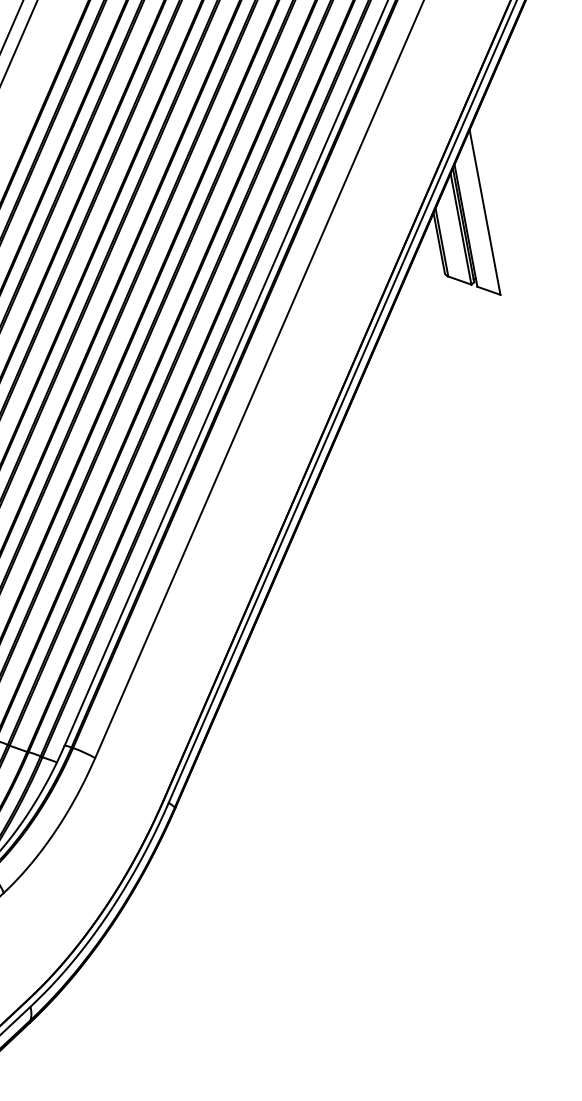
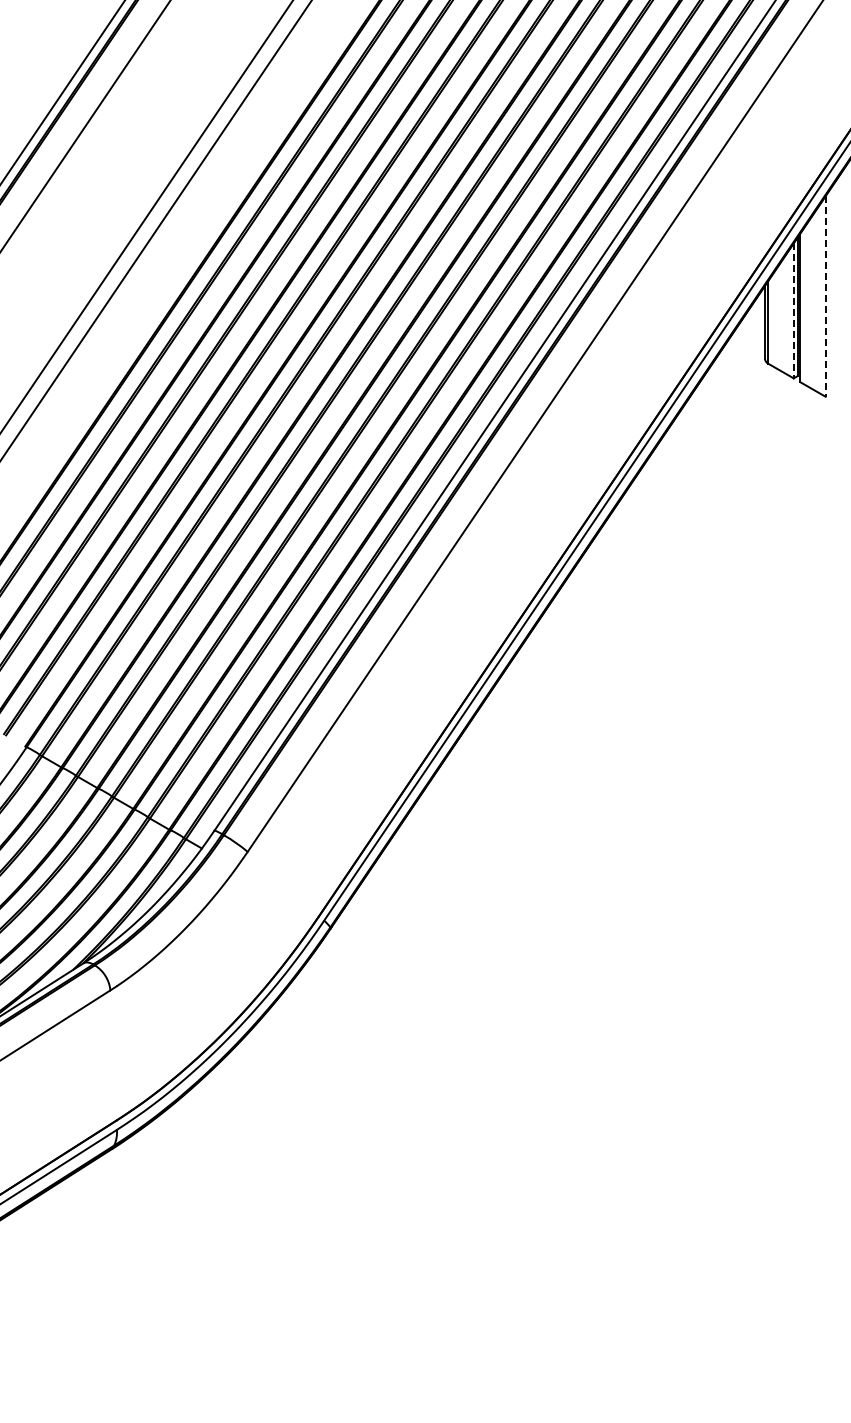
line: (485, 213) -> (825, 297), solid -> dashed
line: (460, 229) -> (793, 311), solid -> dashed

